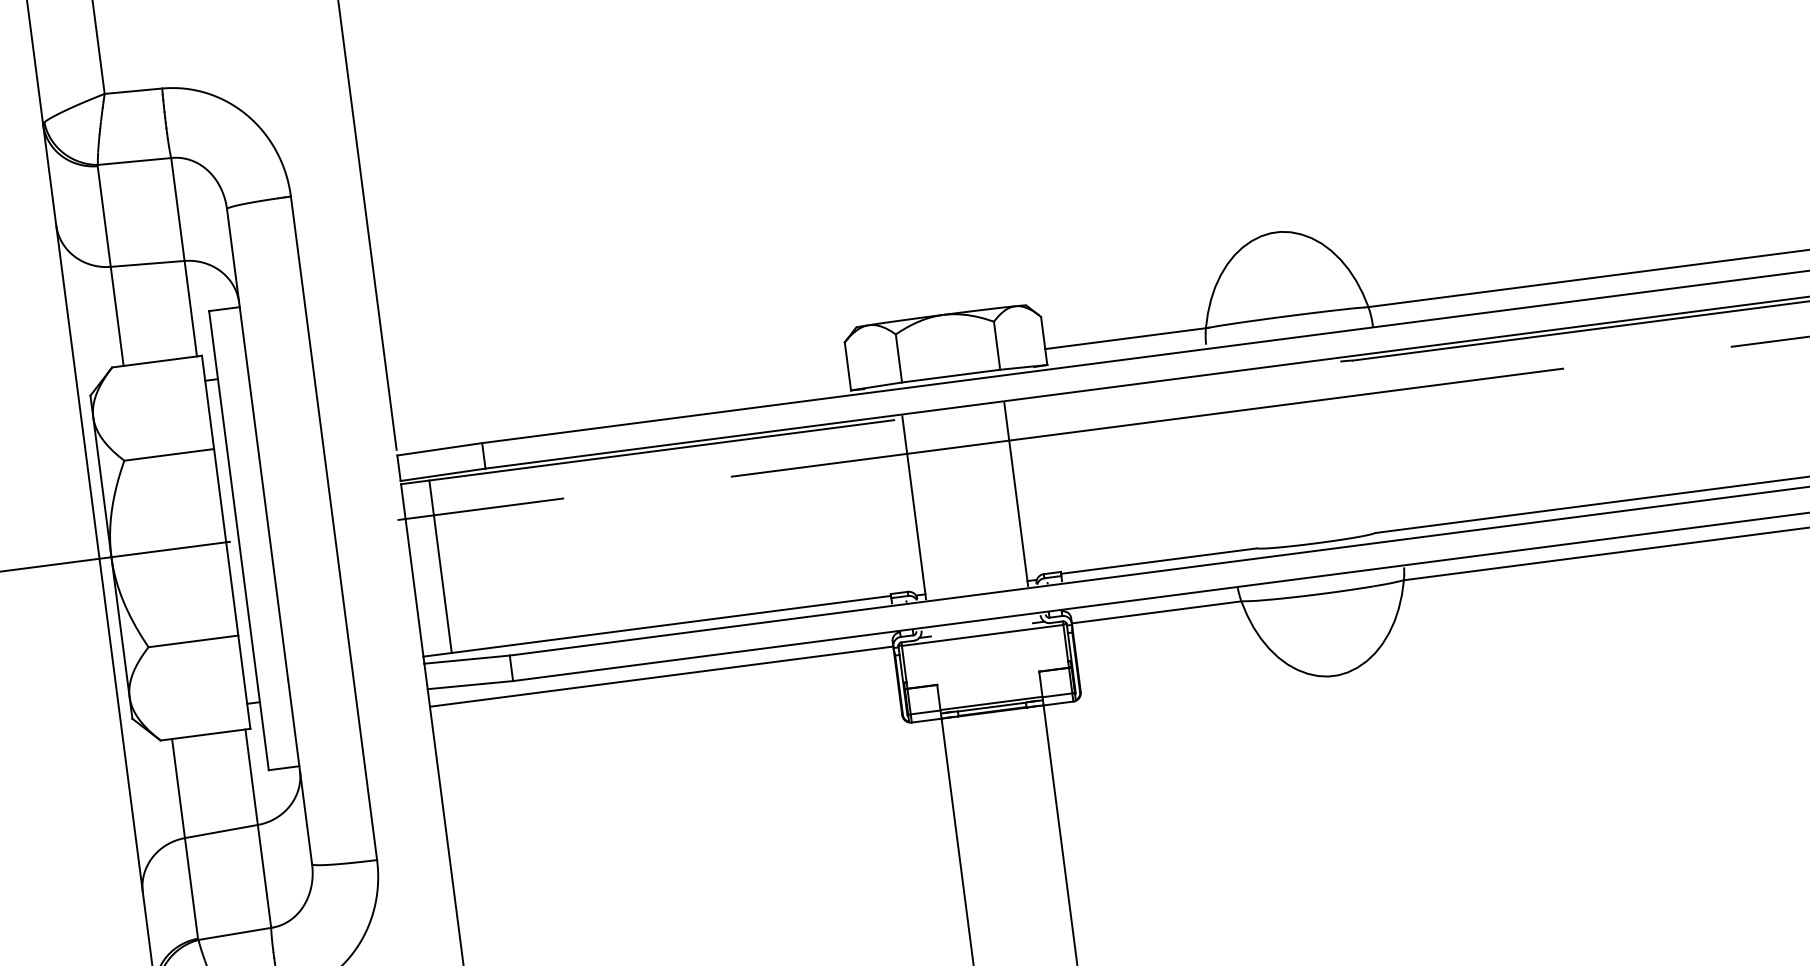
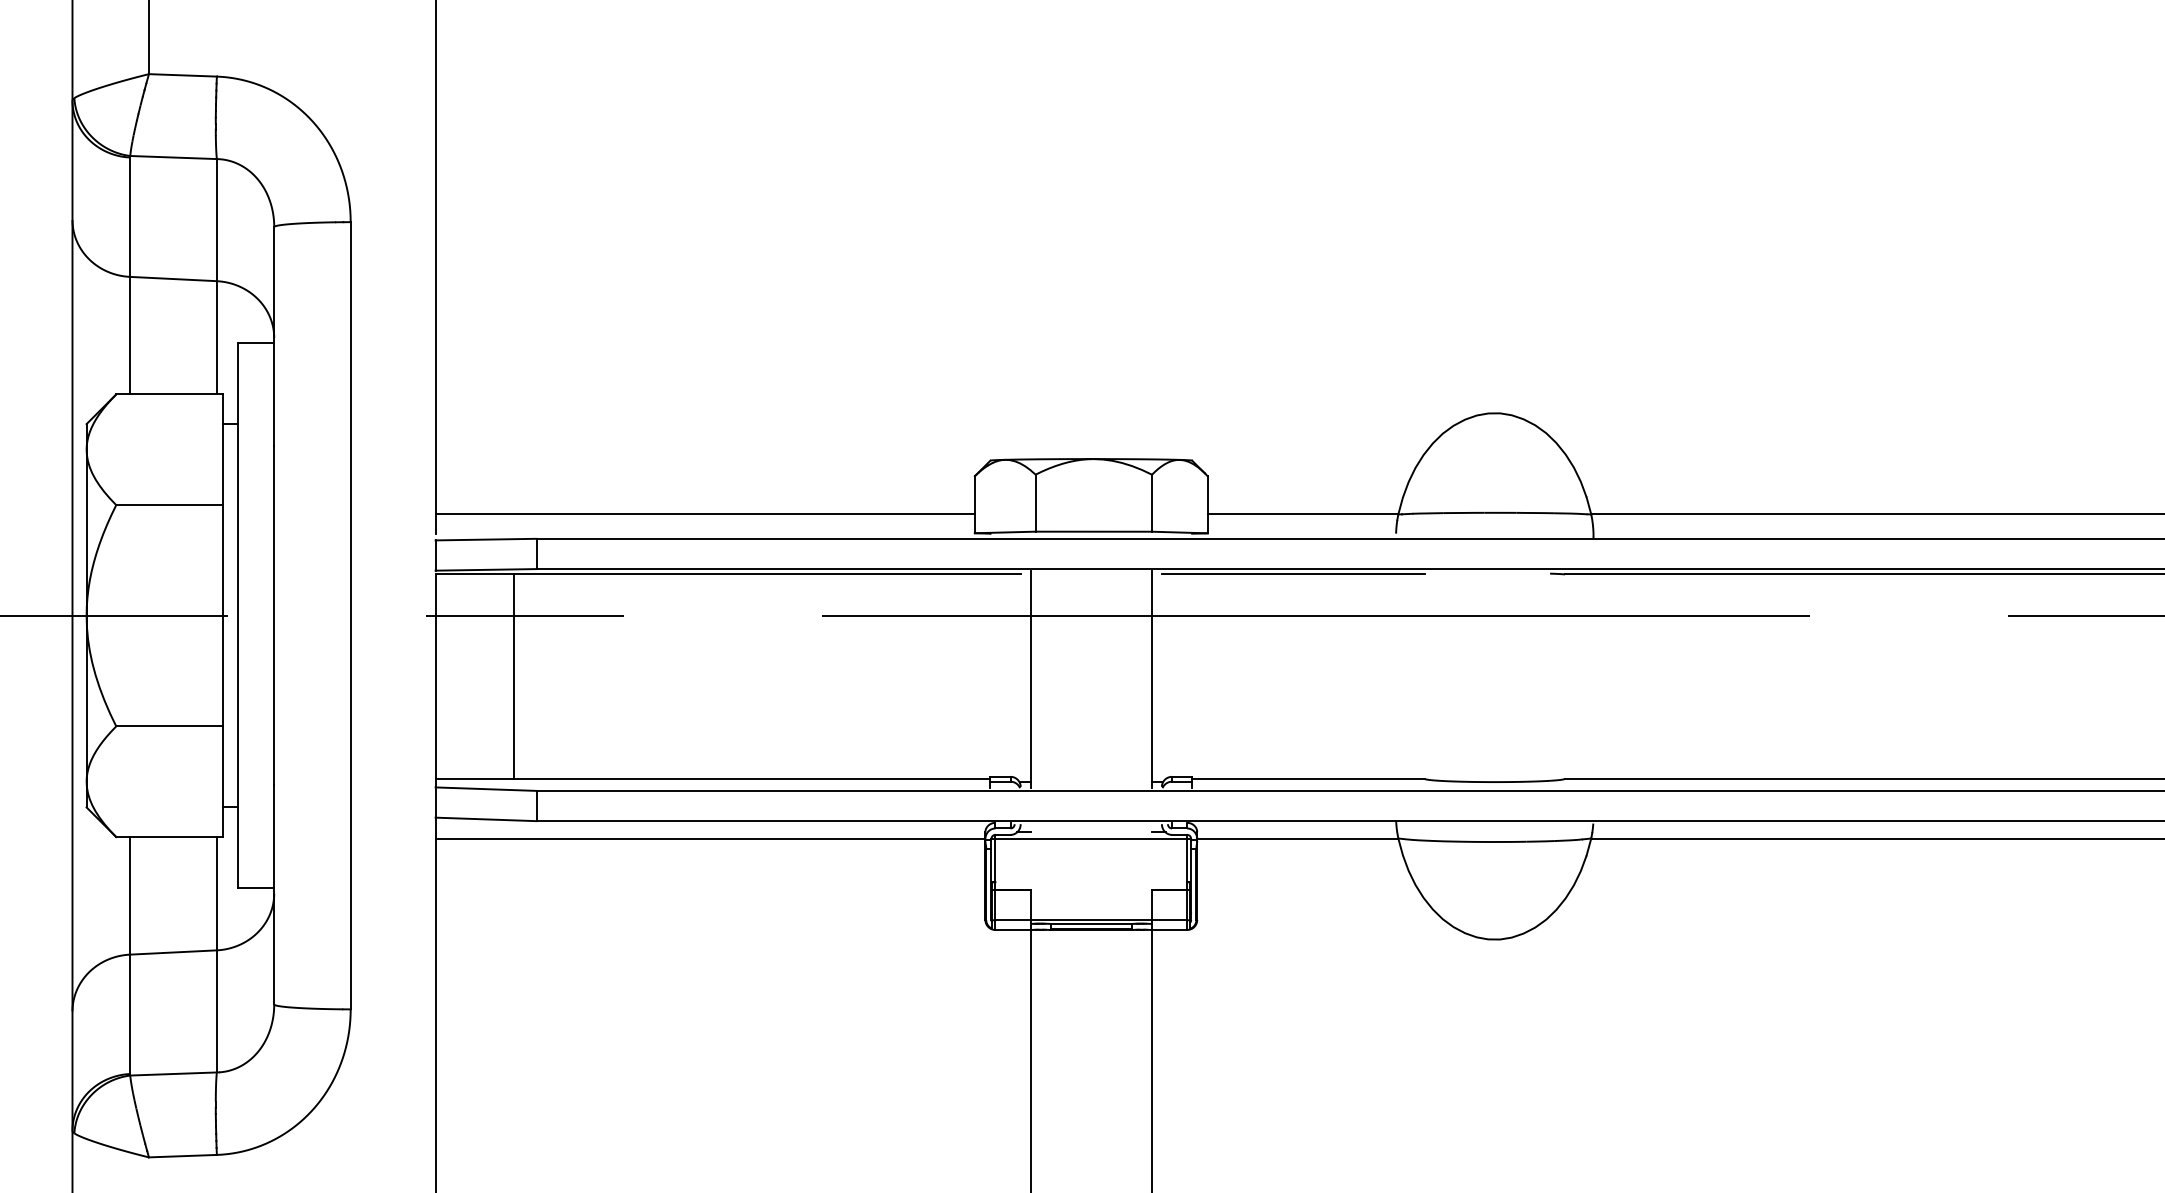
line: (1123, 390) -> (1292, 574), added
line: (621, 404) -> (704, 514), added
line: (440, 566) -> (514, 676), moved

